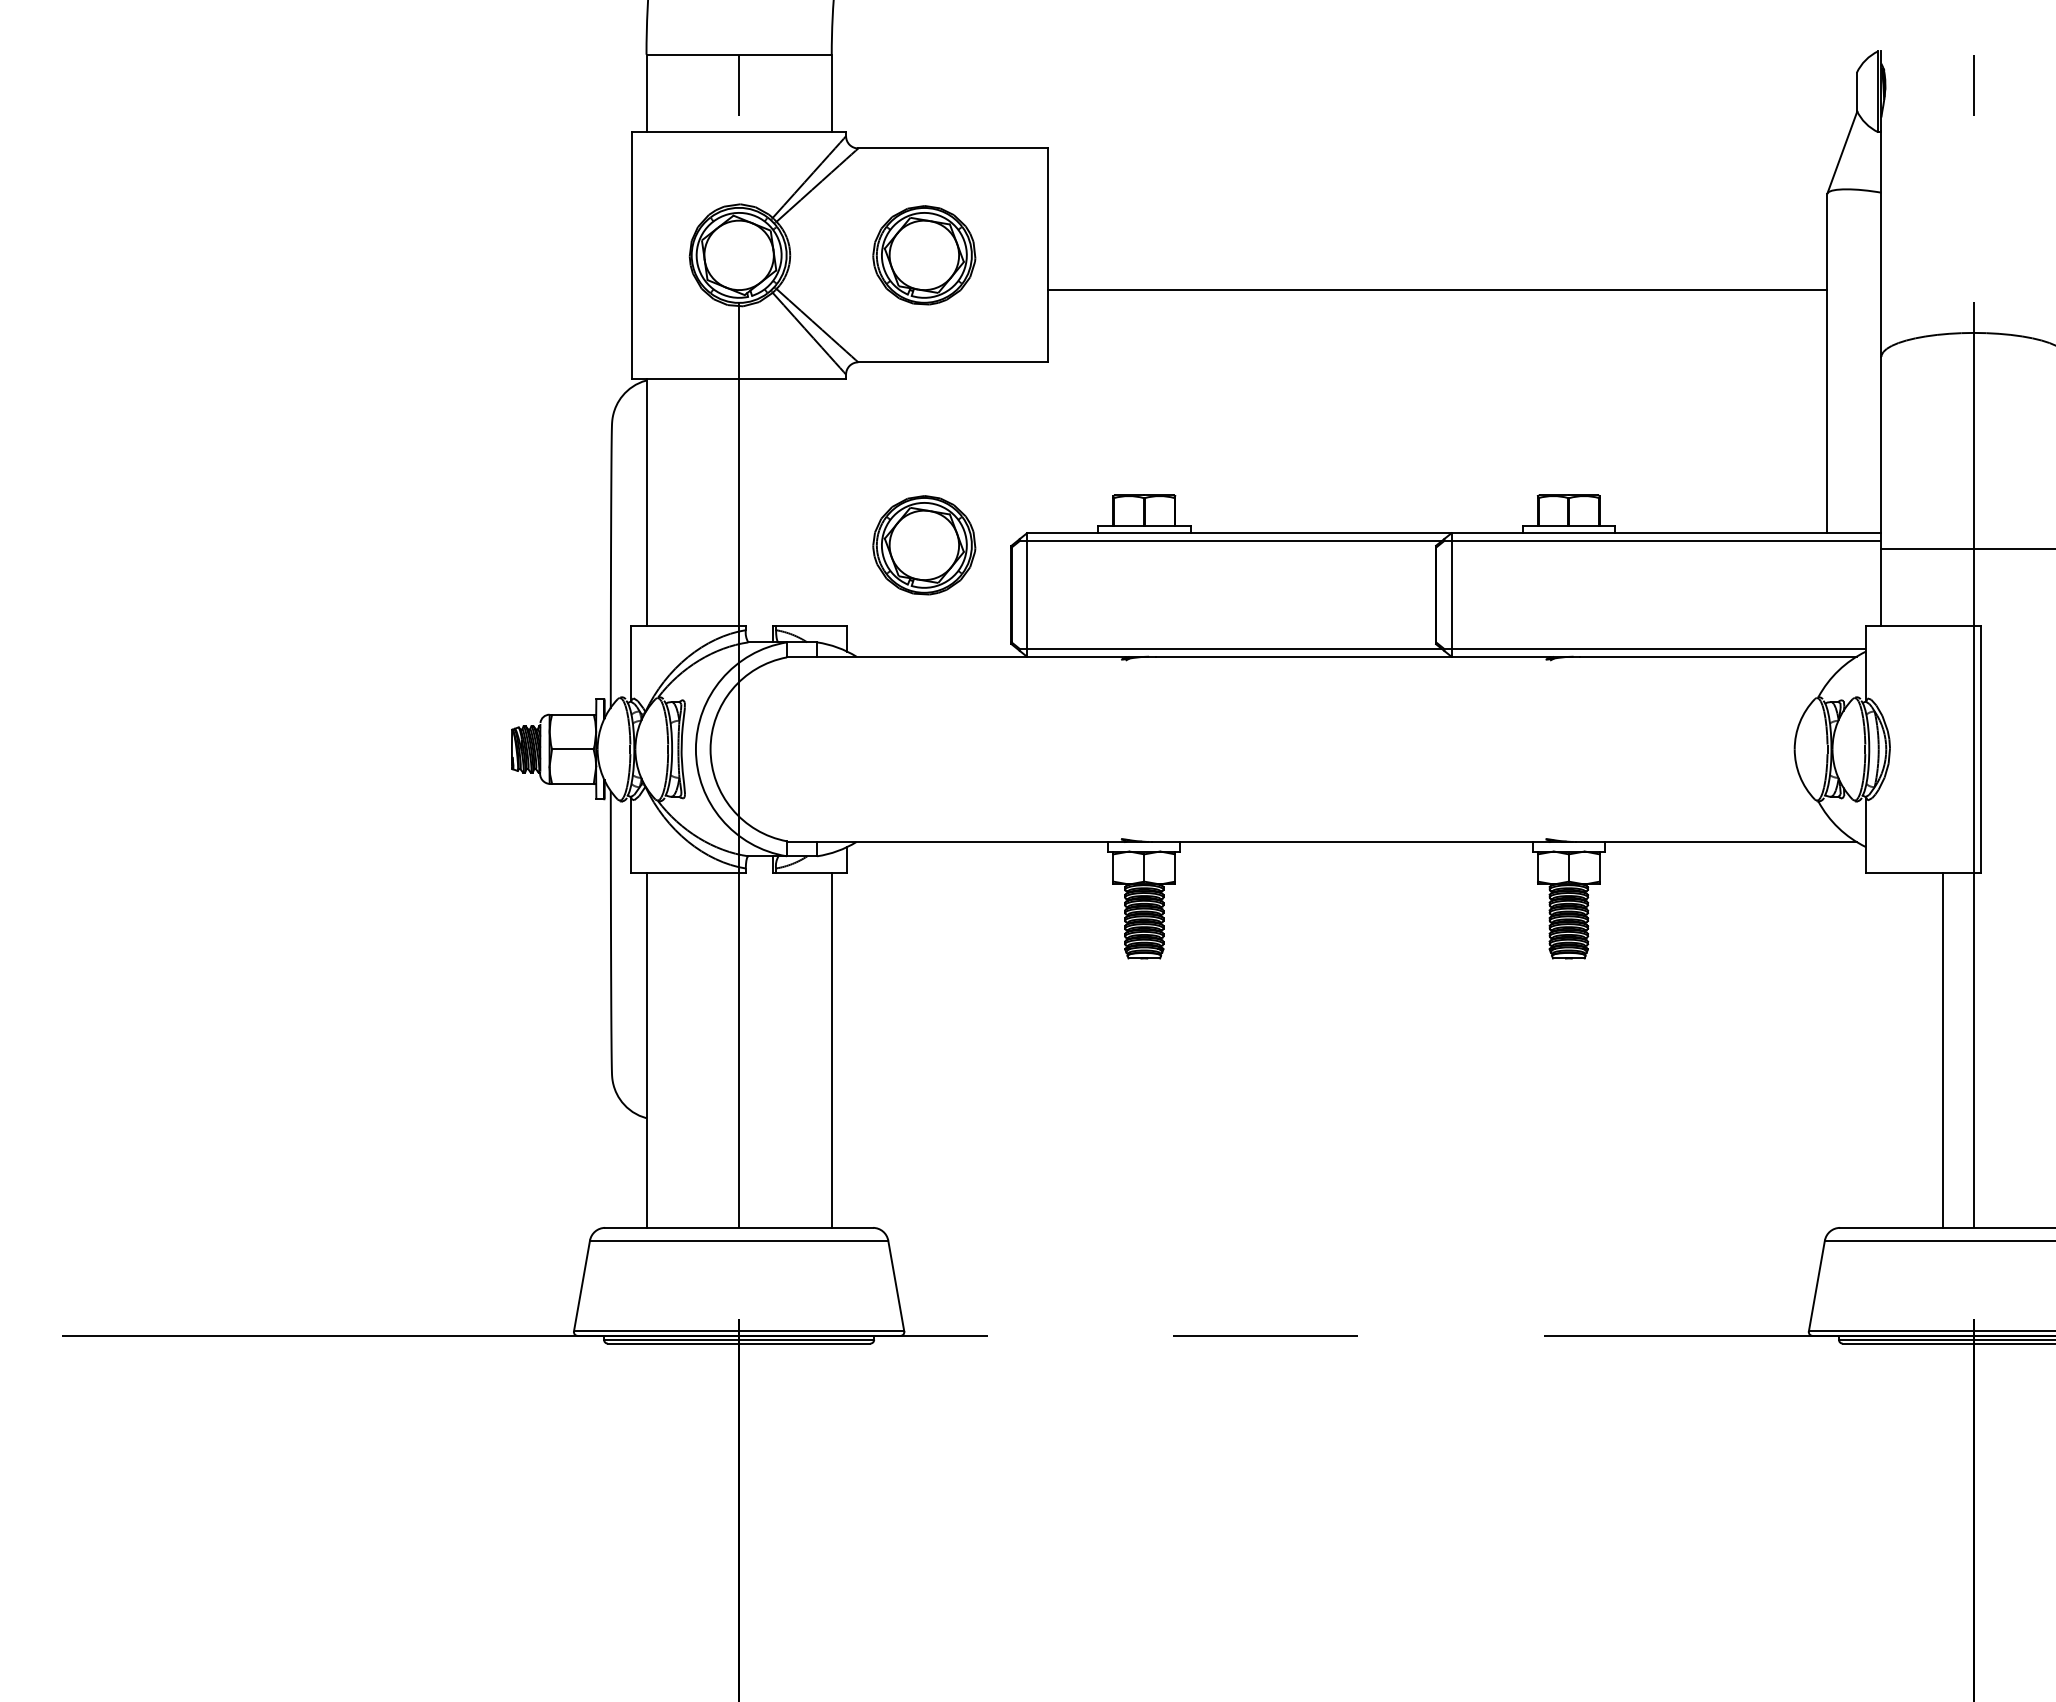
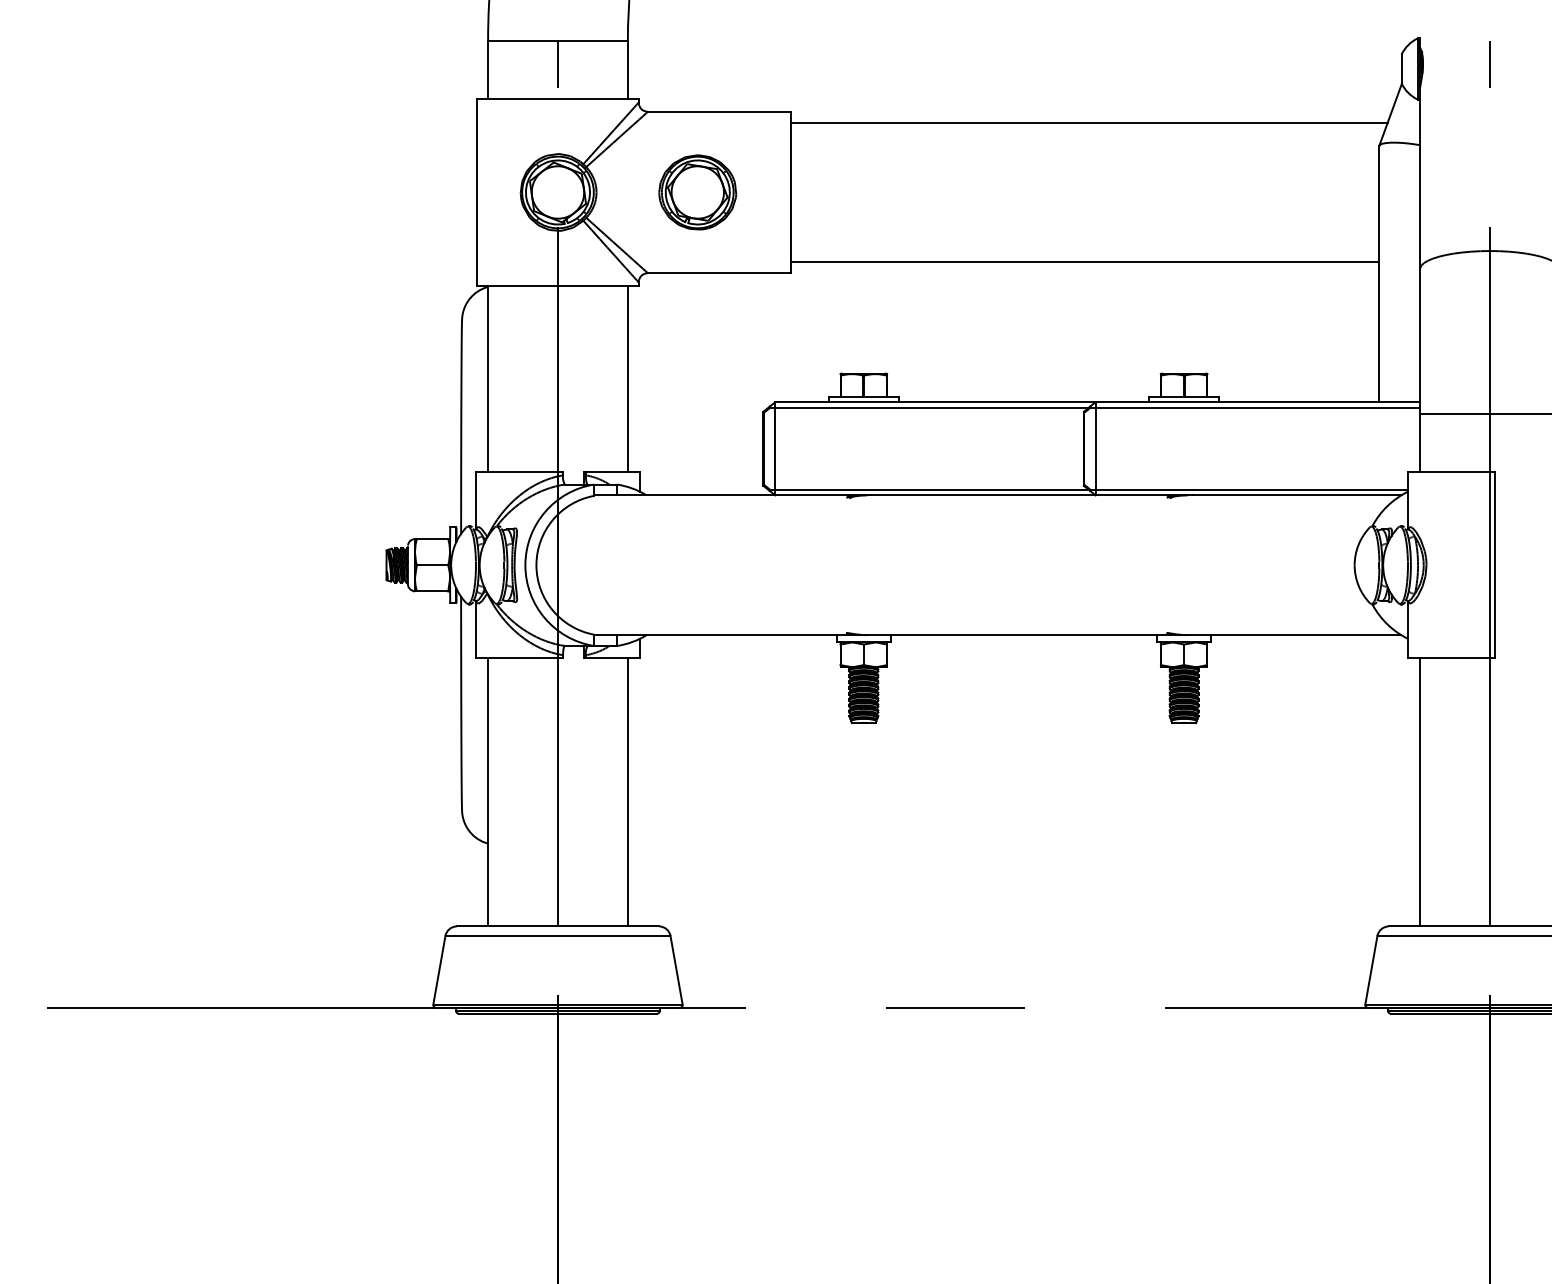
line: (1442, 162) -> (1088, 122), added
line: (1437, 290) -> (1085, 262), moved
line: (831, 501) -> (627, 378), added
part: (924, 545) -> (697, 411), removed
line: (1943, 1049) -> (1420, 791), moved

